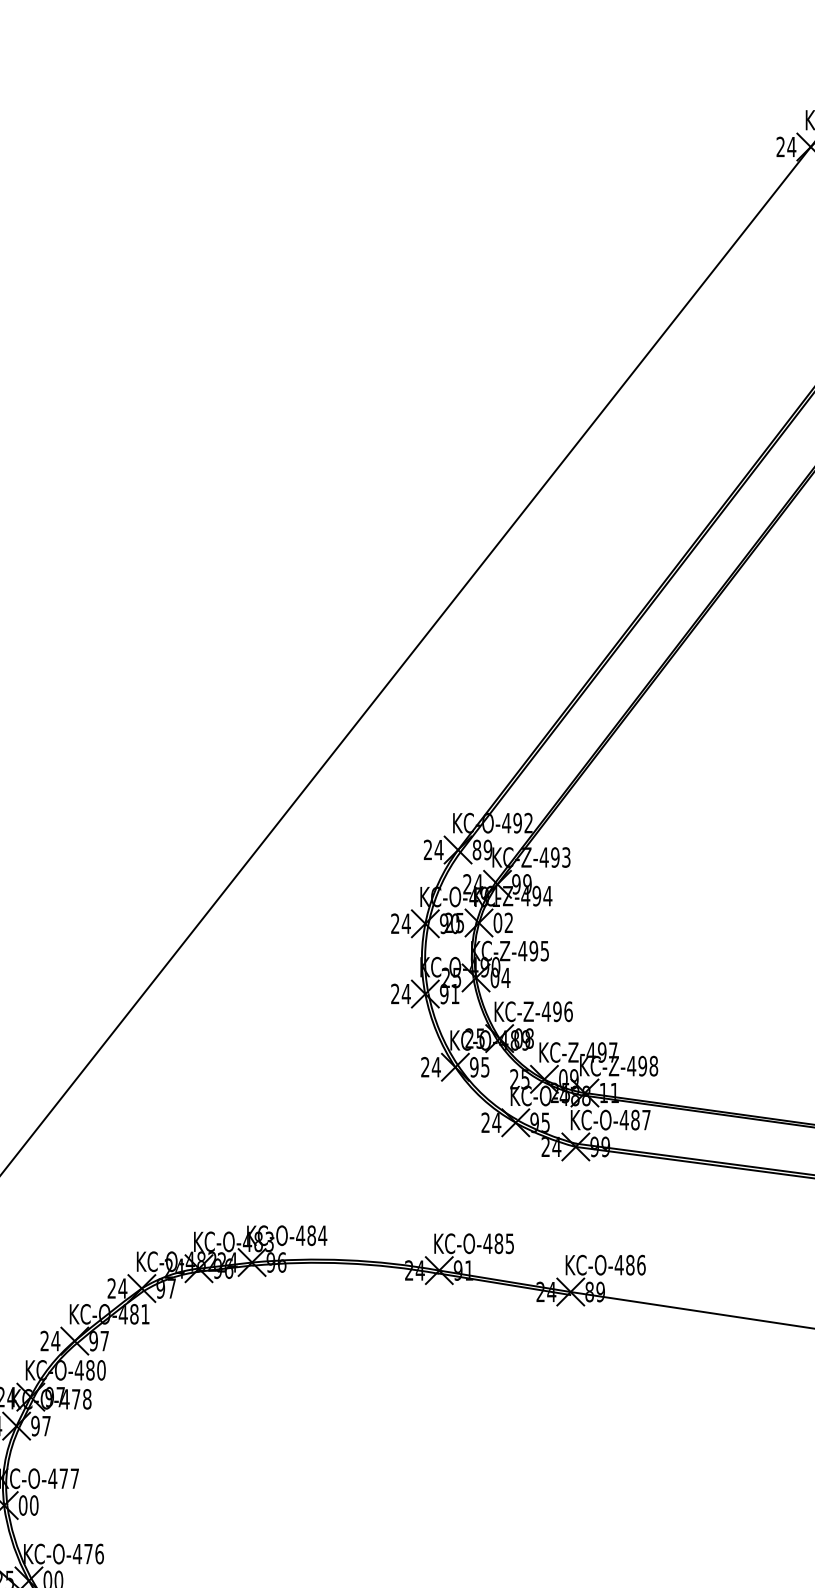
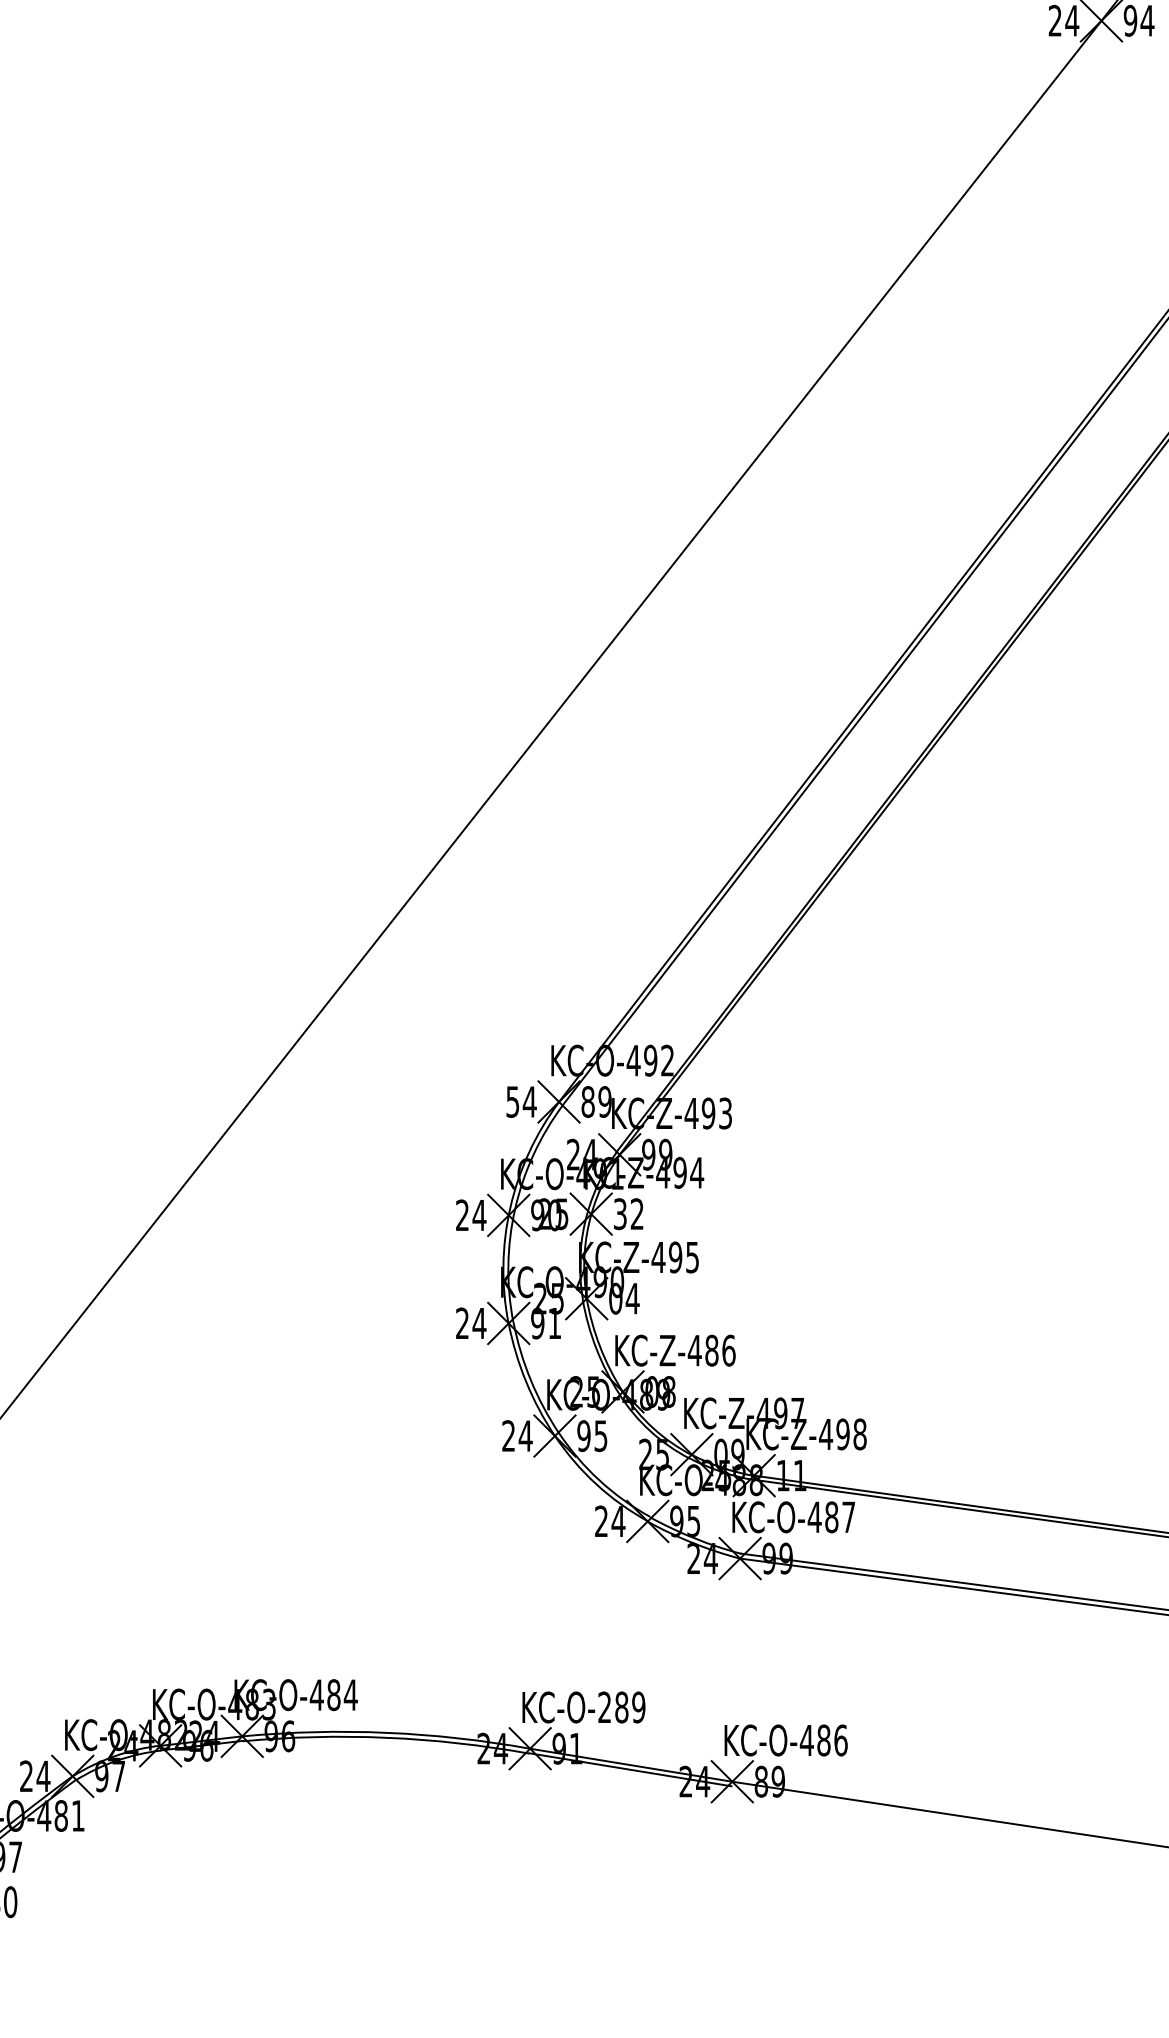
text: (428, 849) -> (513, 1101), 24 -> 54
text: (497, 922) -> (619, 1213), 02 -> 32
text: (557, 1011) -> (711, 1350), KC-Z-496 -> KC-Z-486
text: (498, 1243) -> (621, 1707), KC-O-485 -> KC-O-289

